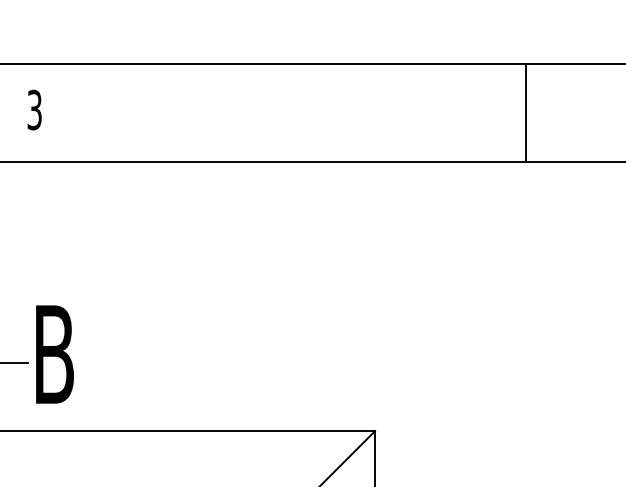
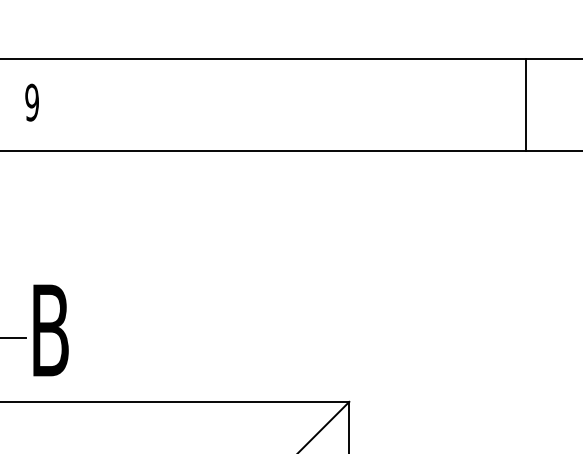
text: (34, 110) -> (31, 103), 3 -> 9
line: (525, 112) -> (525, 104), moved

